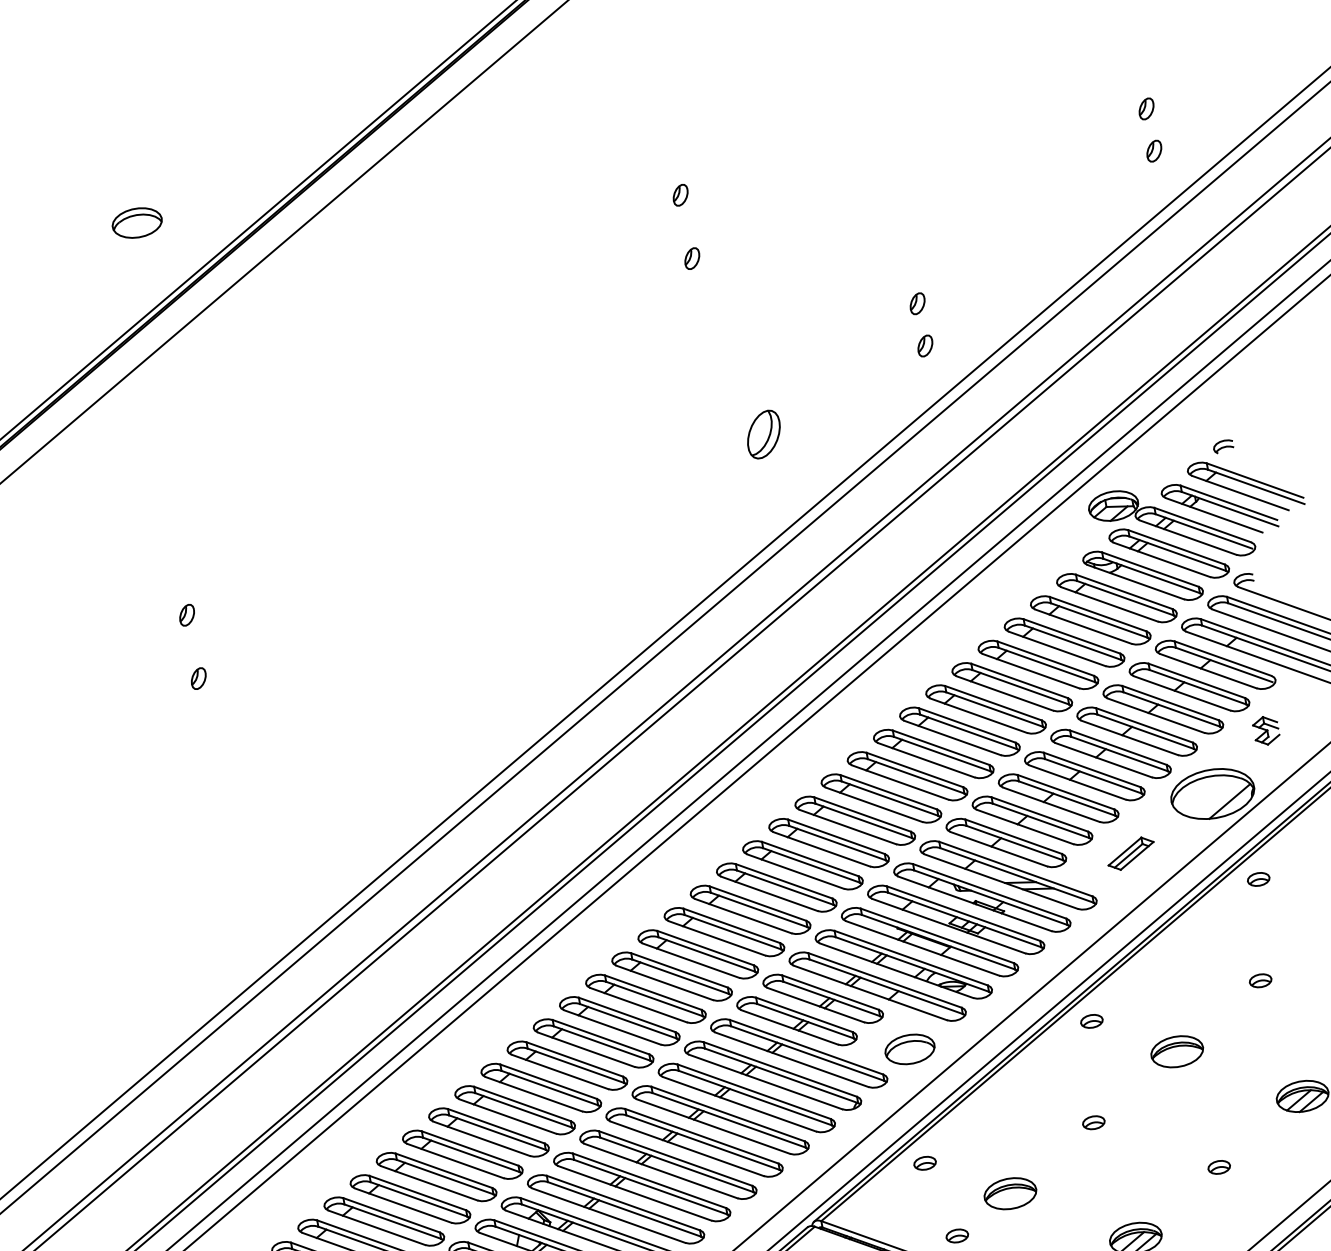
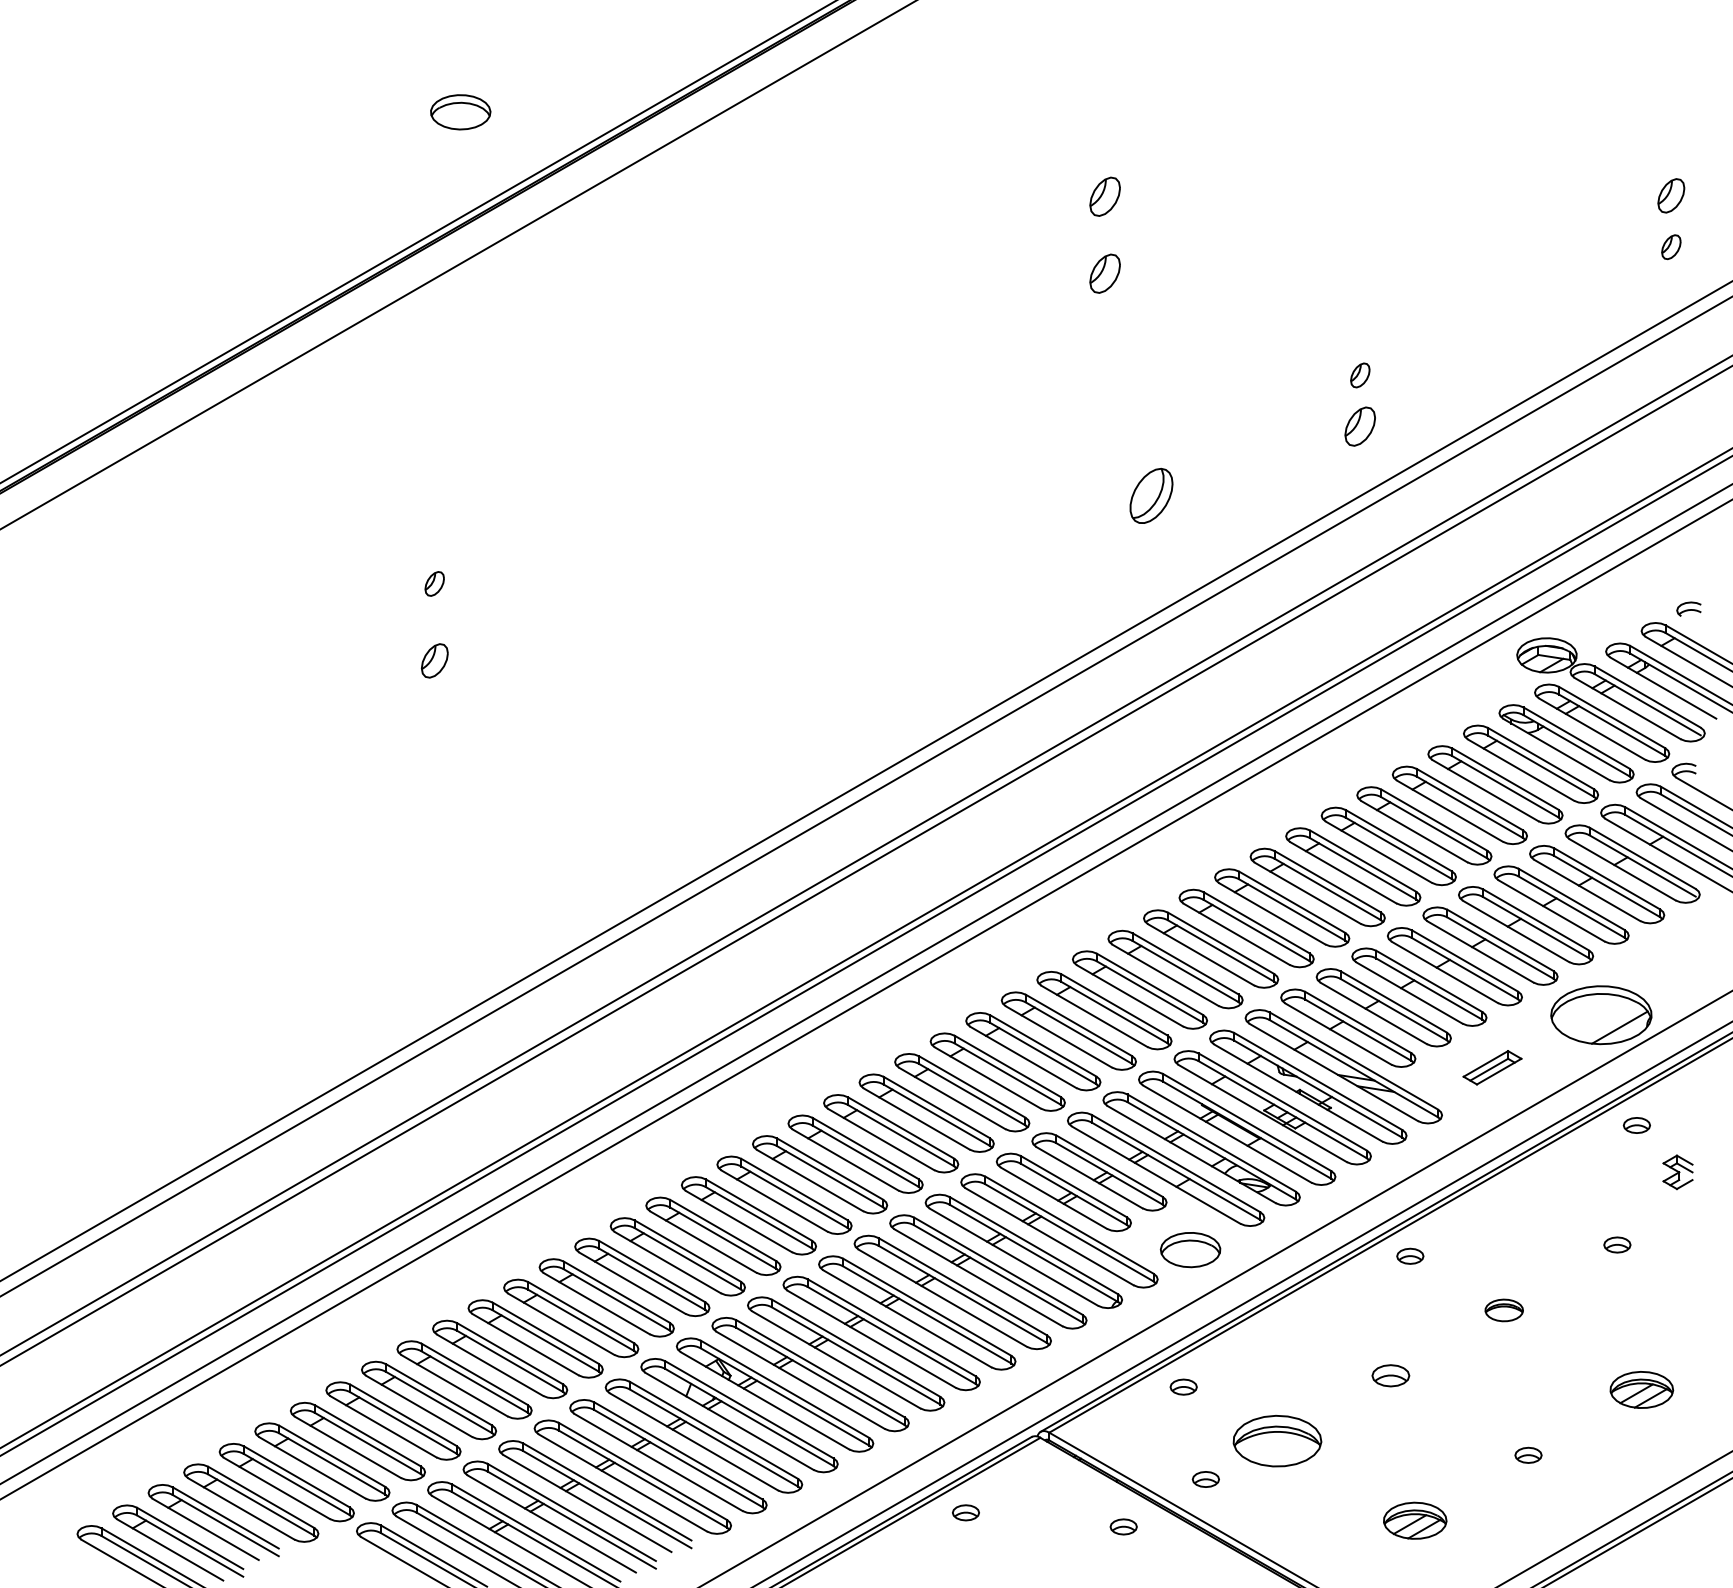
part: (1146, 108) -> (1671, 195), size x1.4
part: (680, 194) -> (1105, 196), size x1.6
part: (692, 258) -> (1105, 273), size x1.6
part: (925, 345) -> (1360, 426), size x1.6
part: (198, 678) -> (434, 660), size x1.4
part: (1265, 730) -> (1677, 1172), moved
part: (1177, 1051) -> (1504, 1310), size x0.6
part: (1093, 1122) -> (1390, 1375), size x1.4
part: (1010, 1193) -> (1277, 1441), size x1.4

